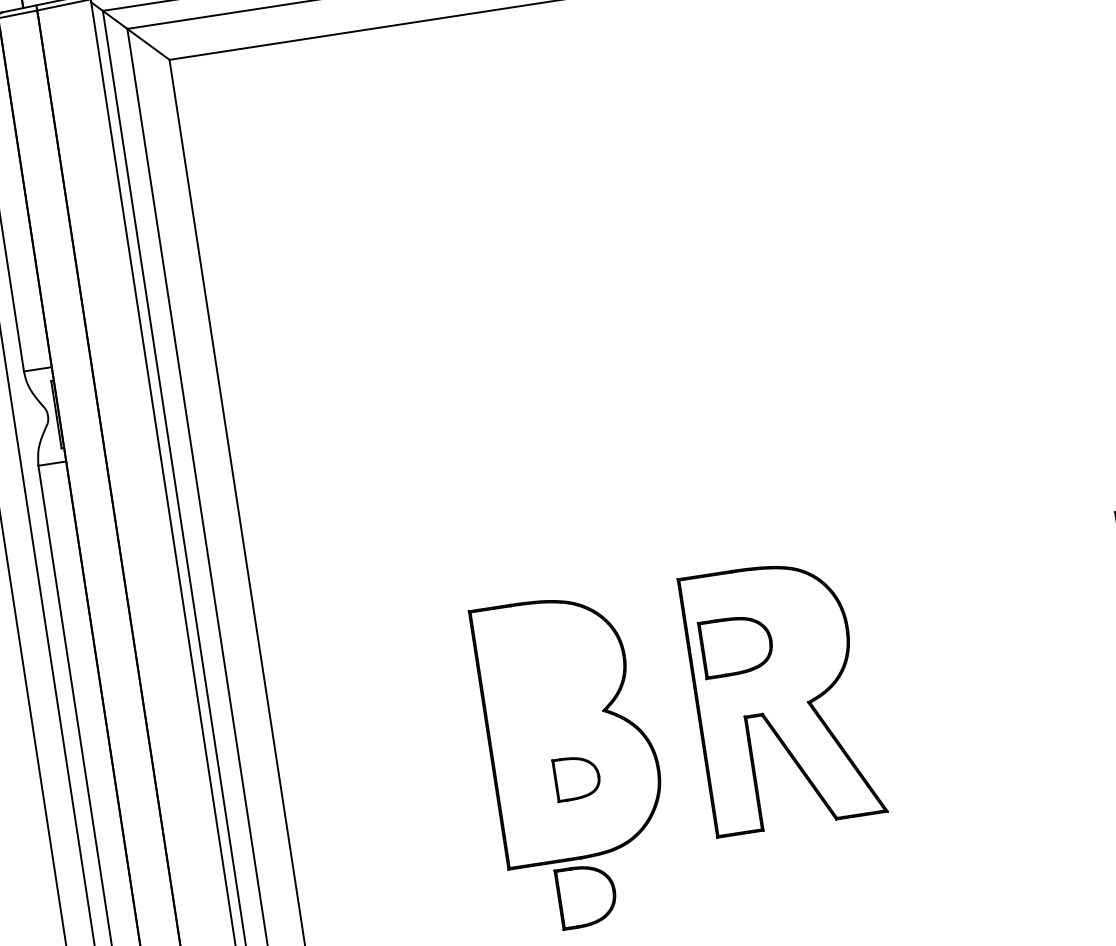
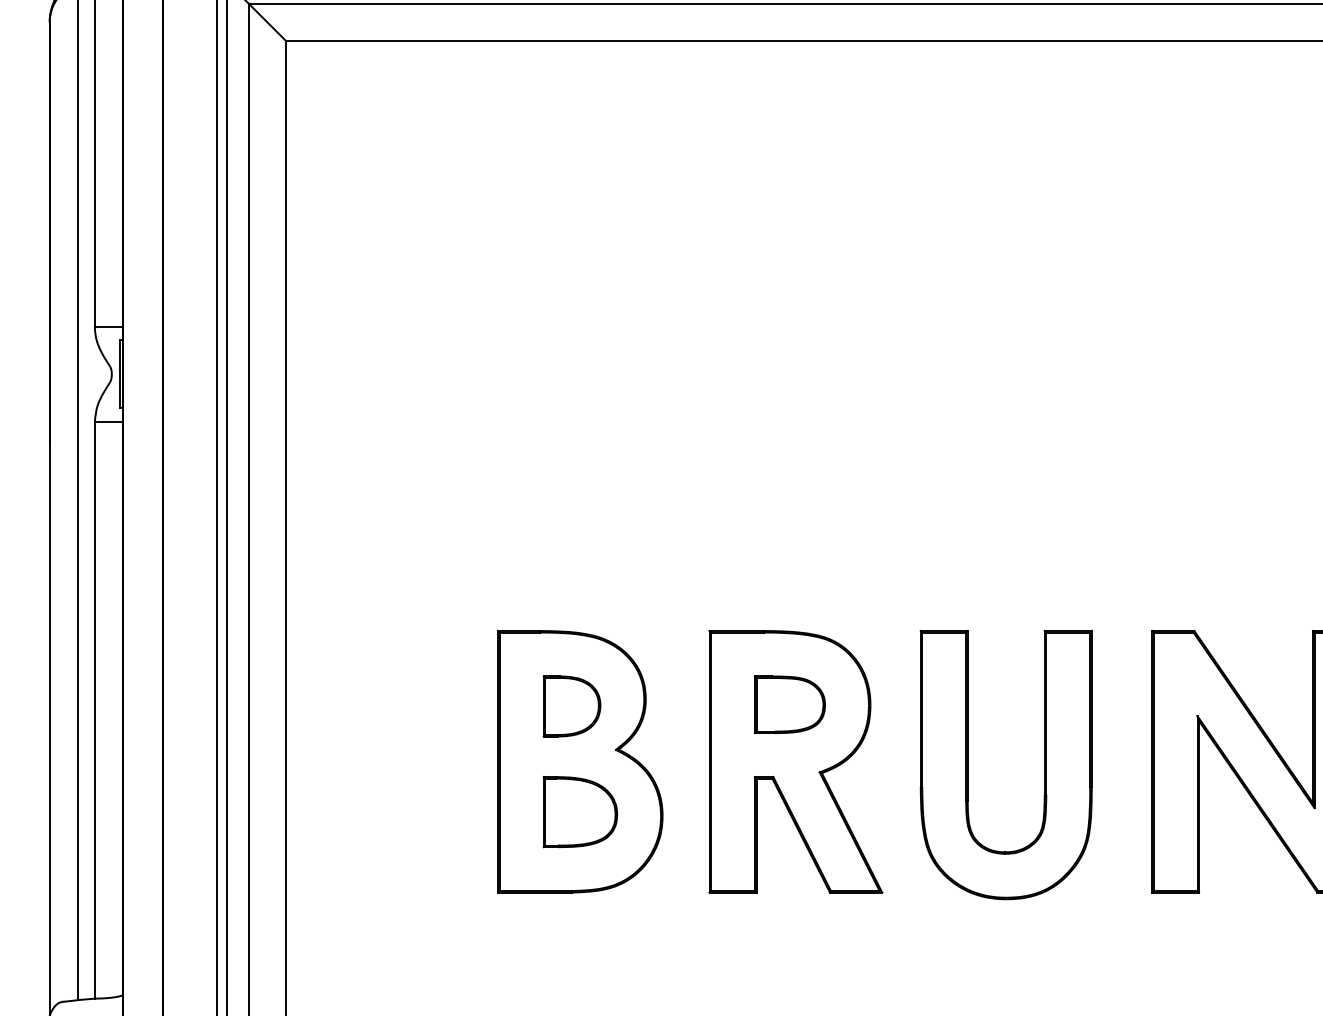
part: (736, 645) -> (789, 704), moved
part: (953, 672) -> (968, 765), added
part: (576, 778) -> (579, 812), size x1.67
part: (586, 896) -> (571, 706), moved

